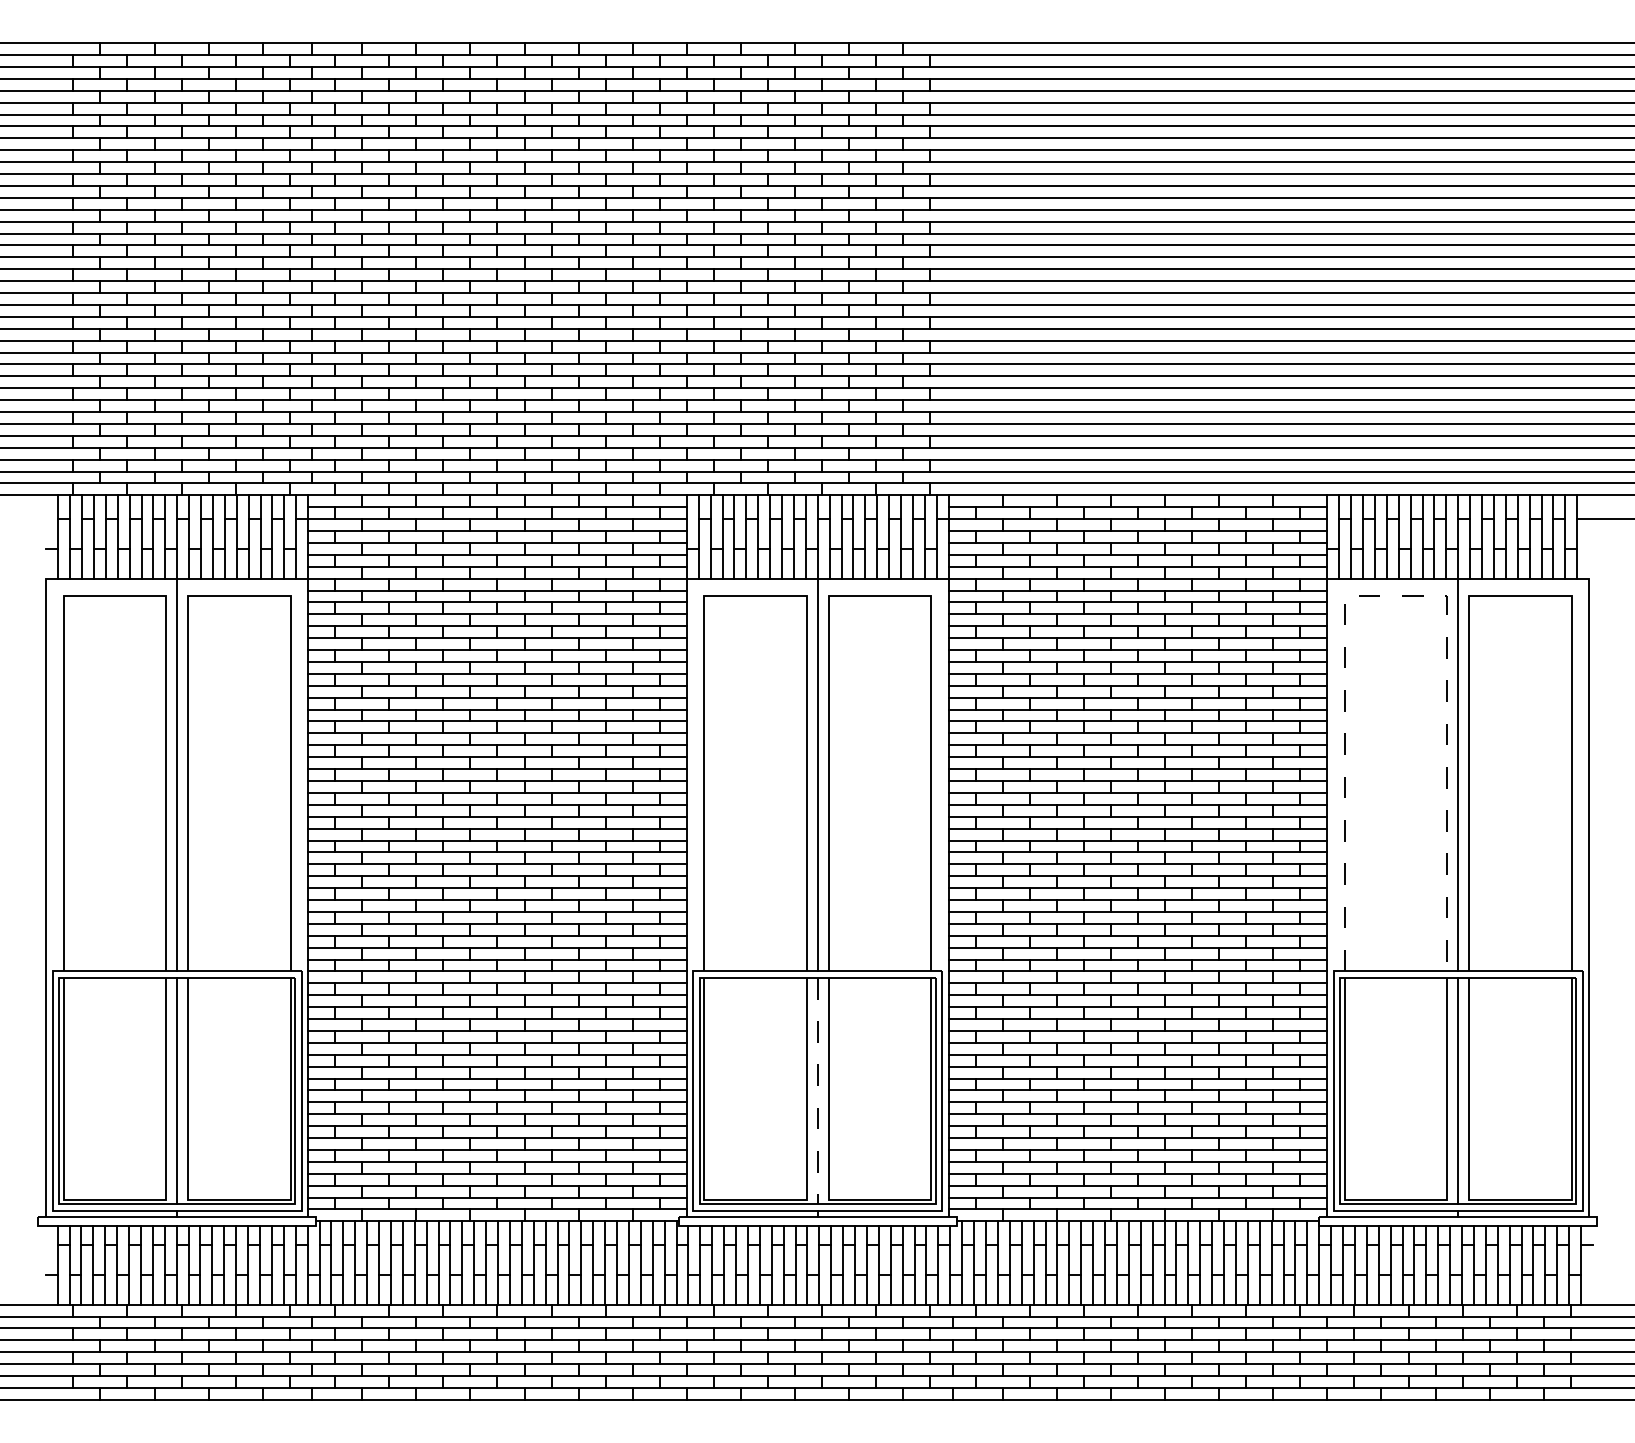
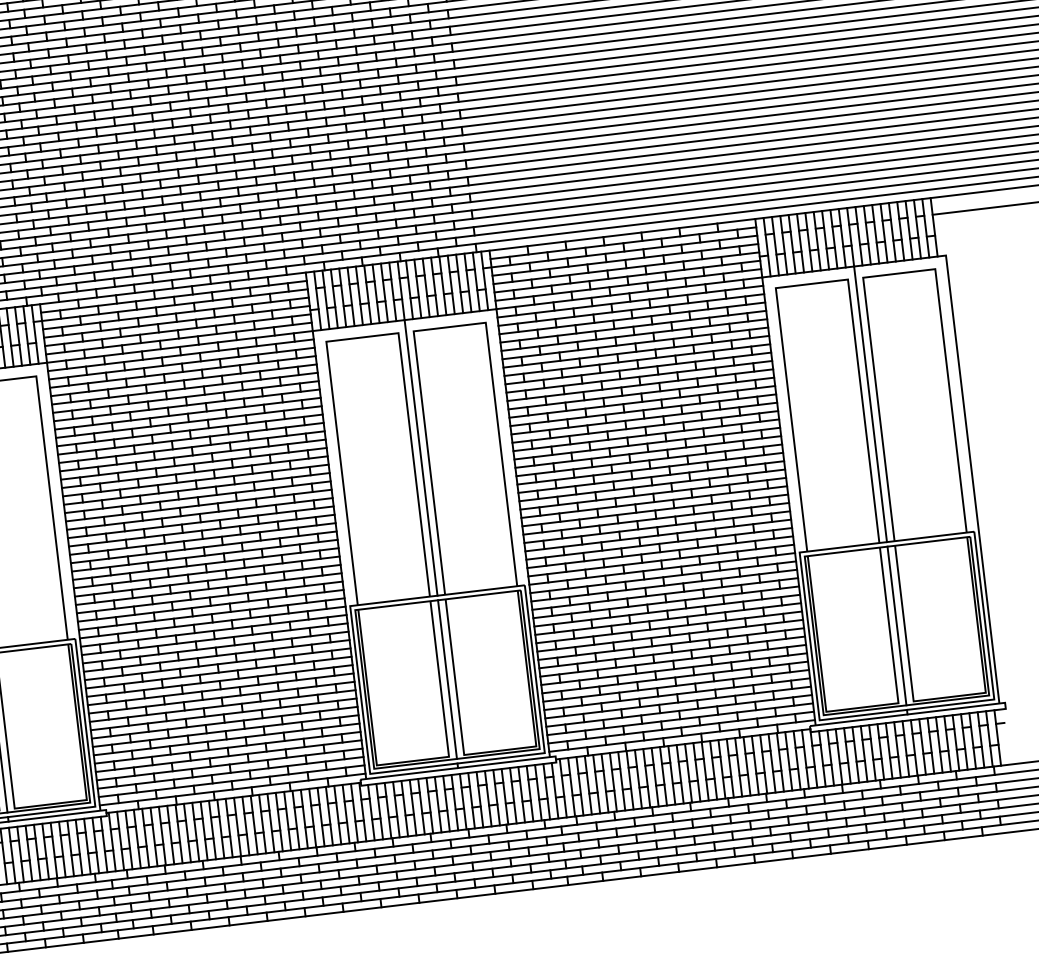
line: (1396, 595) -> (812, 283), dashed -> solid
line: (817, 1091) -> (447, 679), dashed -> solid

